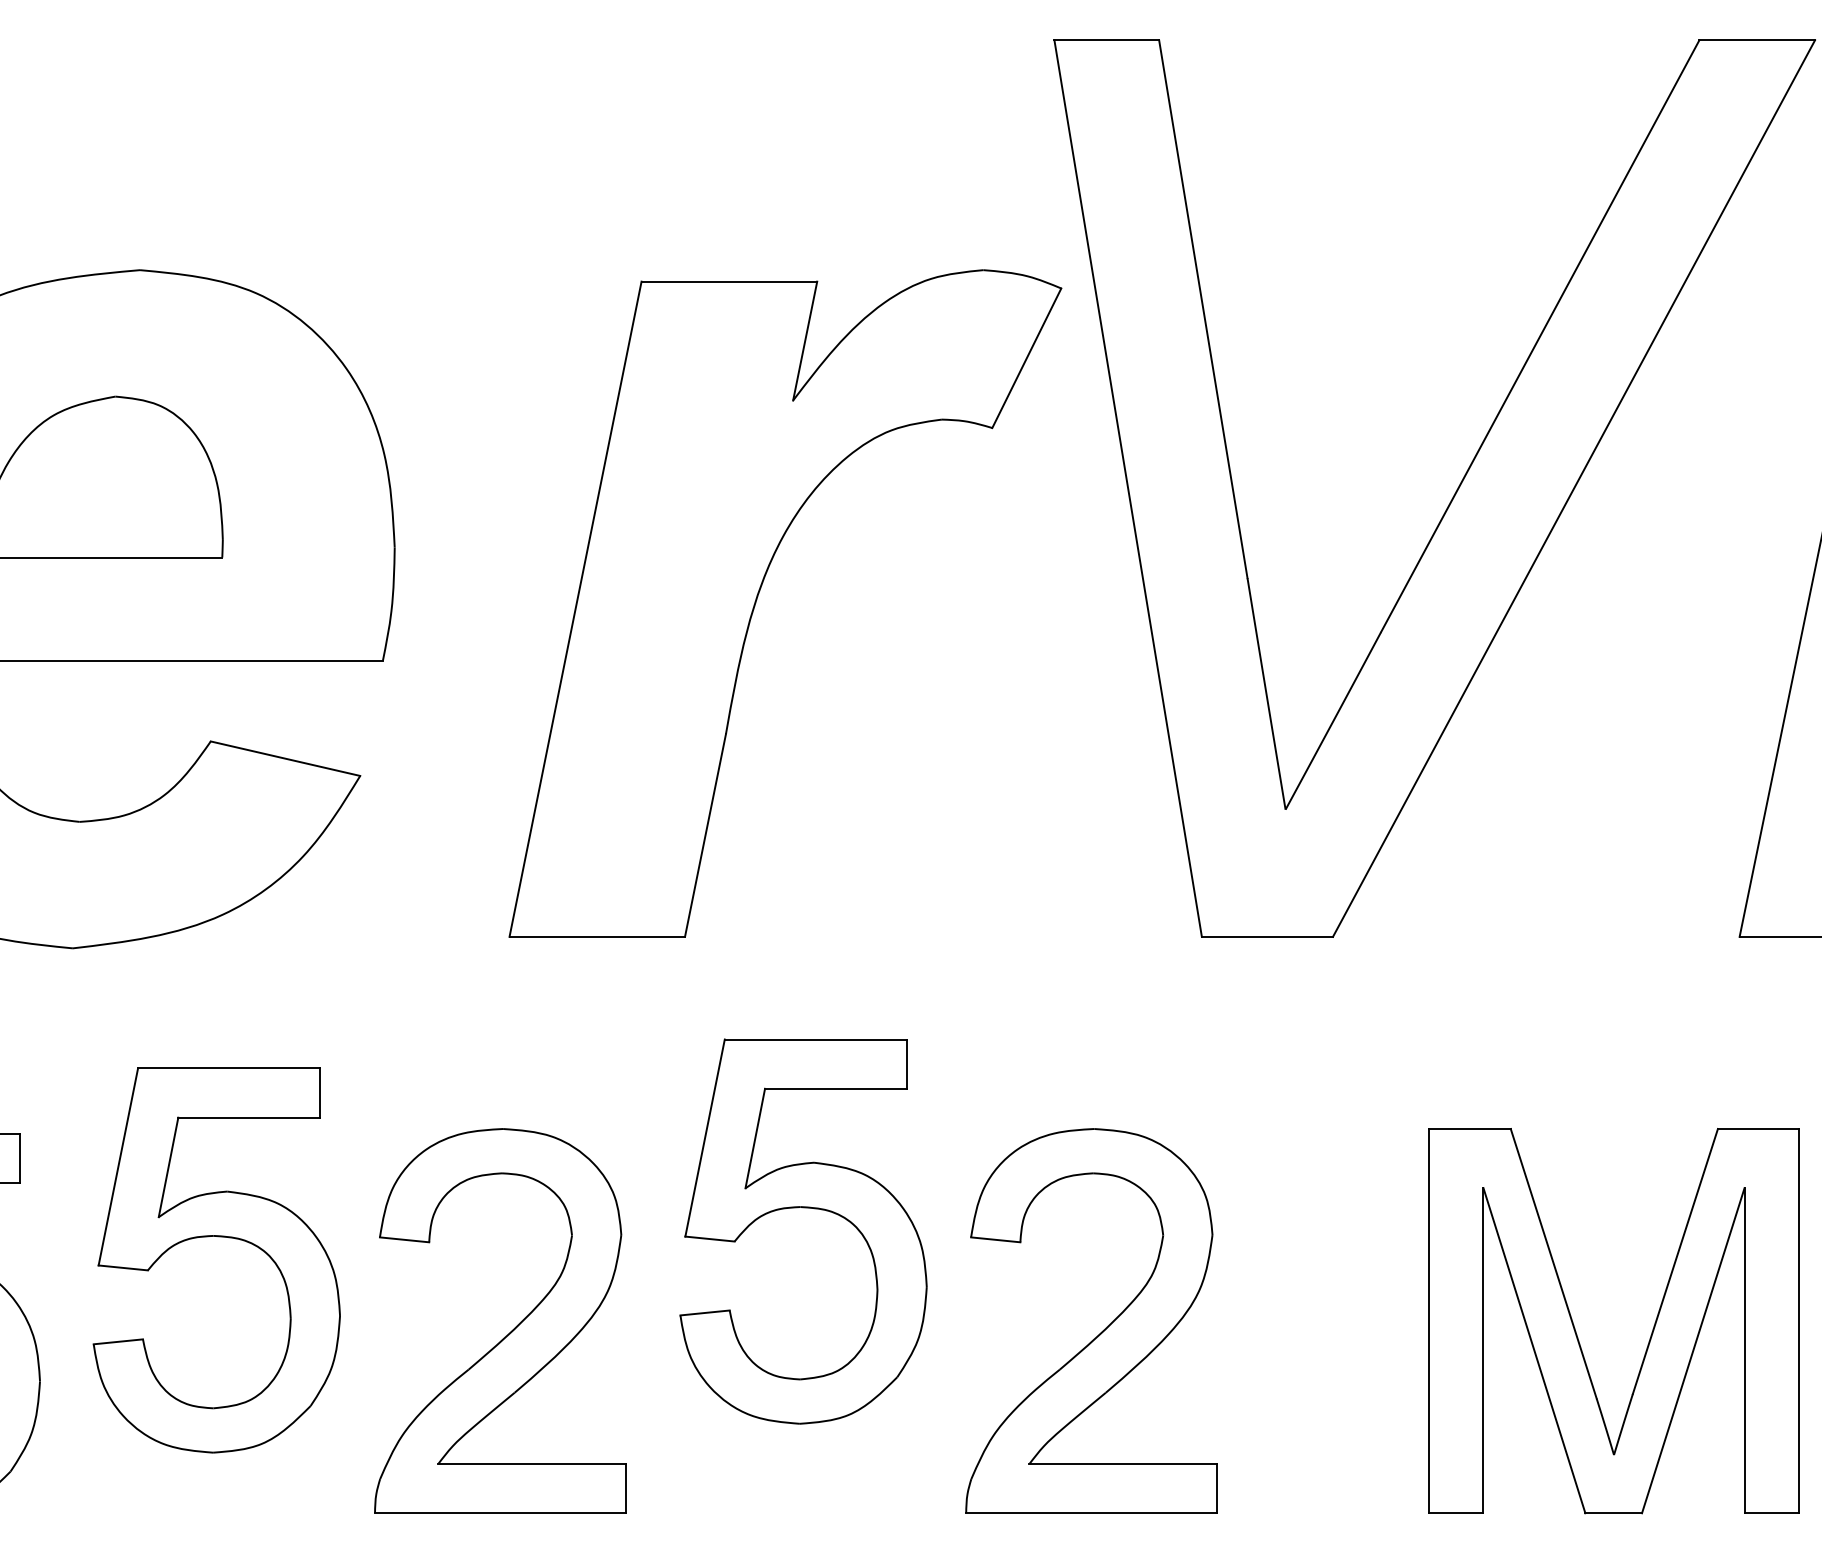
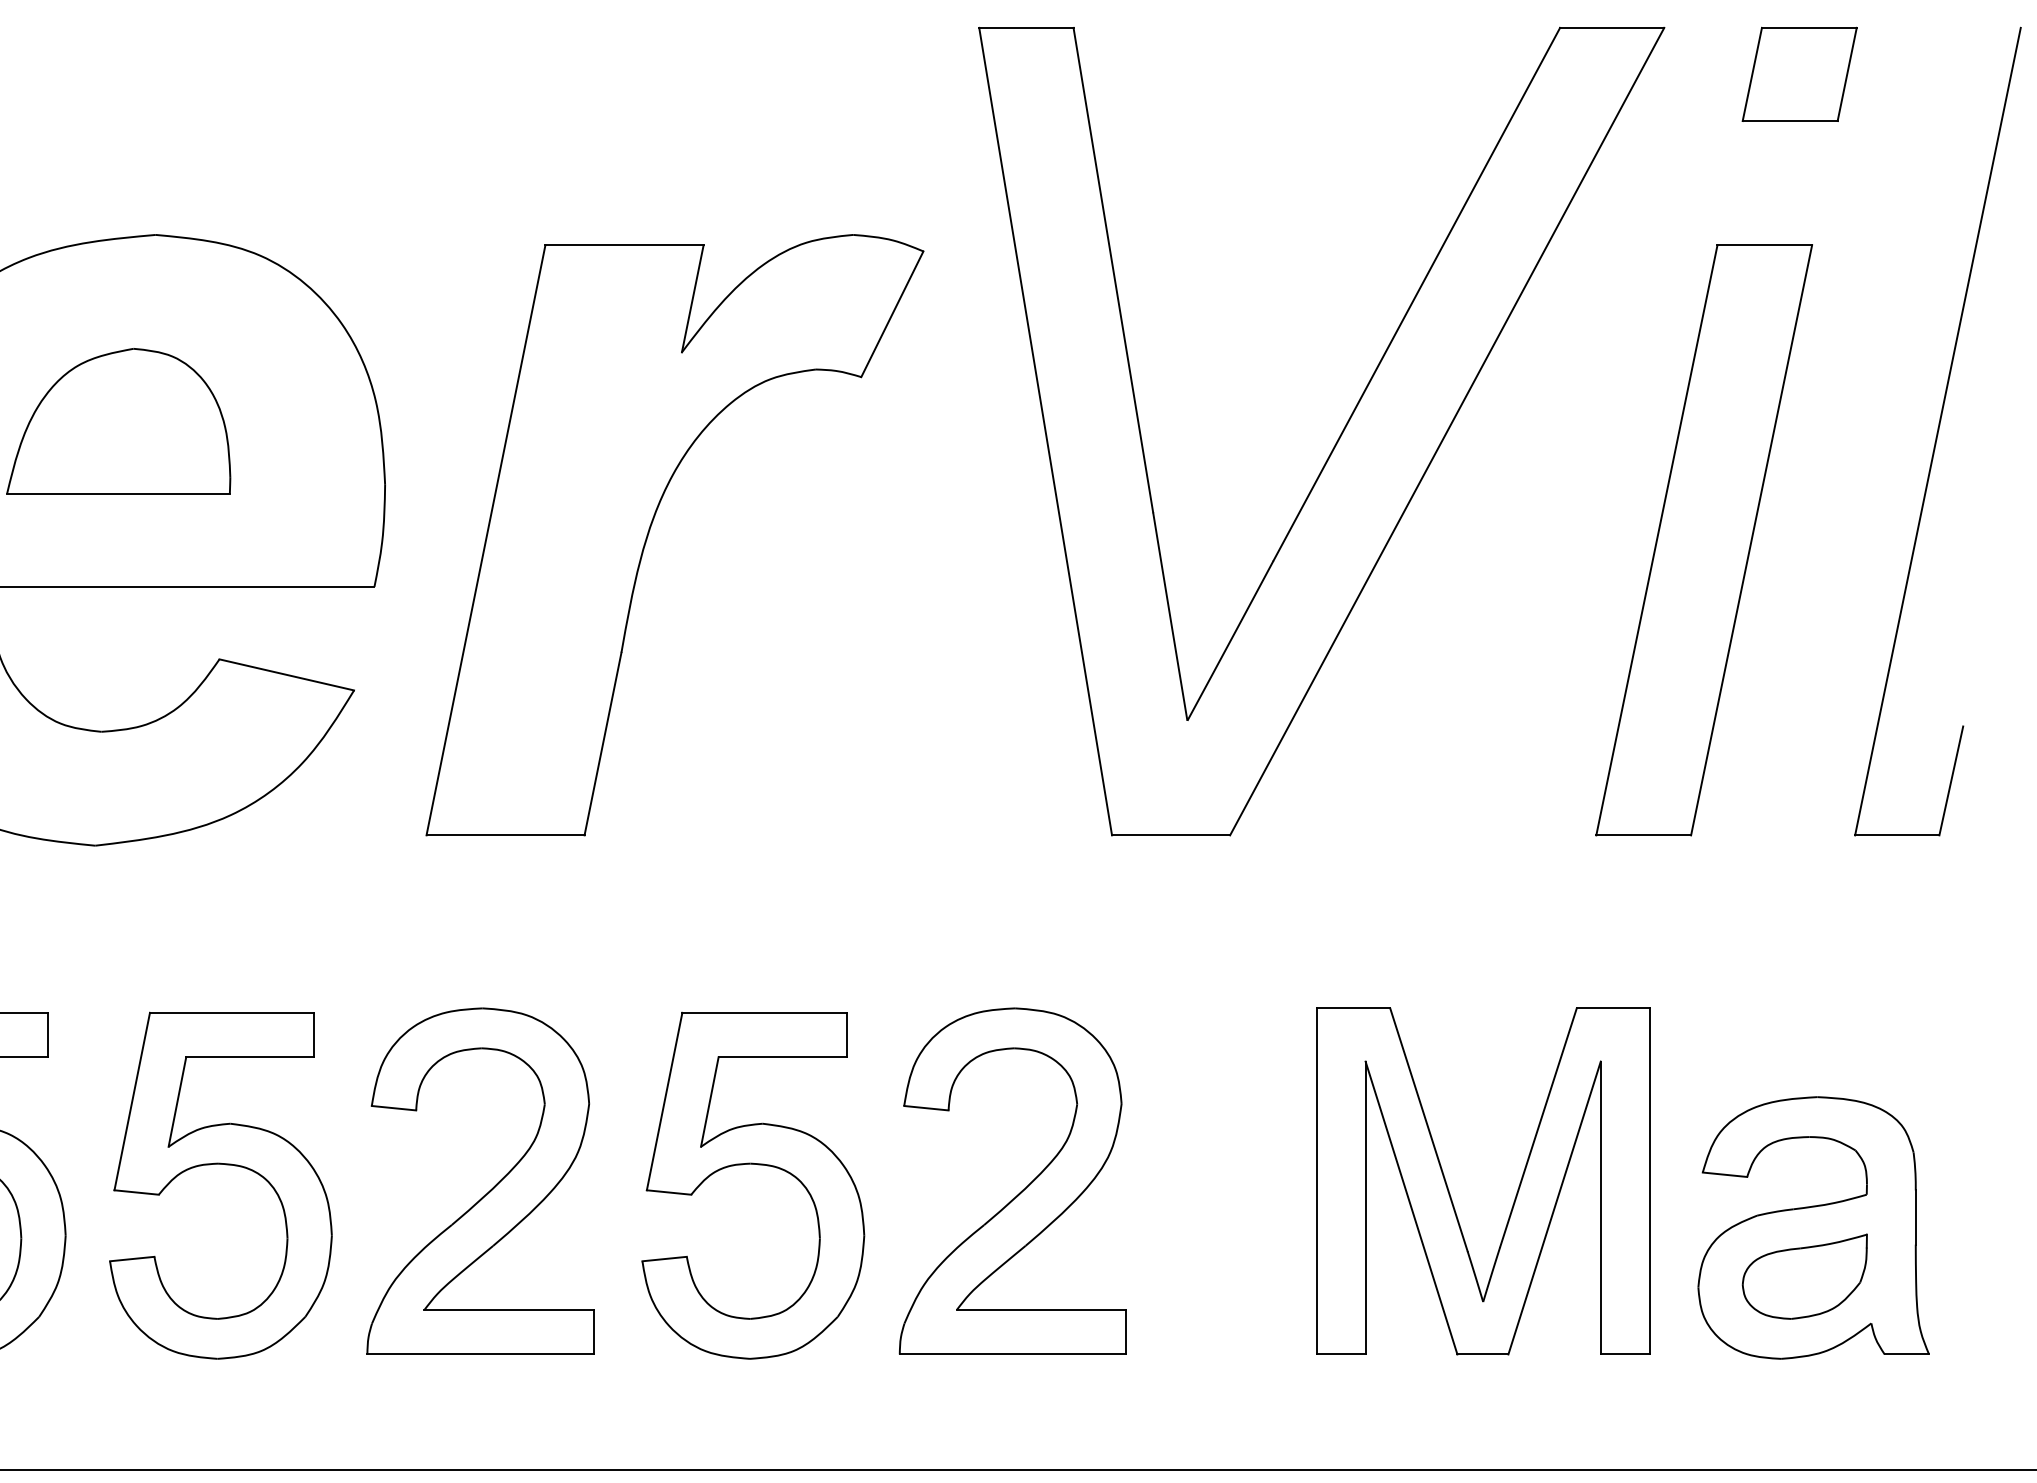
part: (759, 595) -> (651, 527), moved
part: (809, 1209) -> (758, 1165), moved
part: (221, 1237) -> (225, 1165), moved

